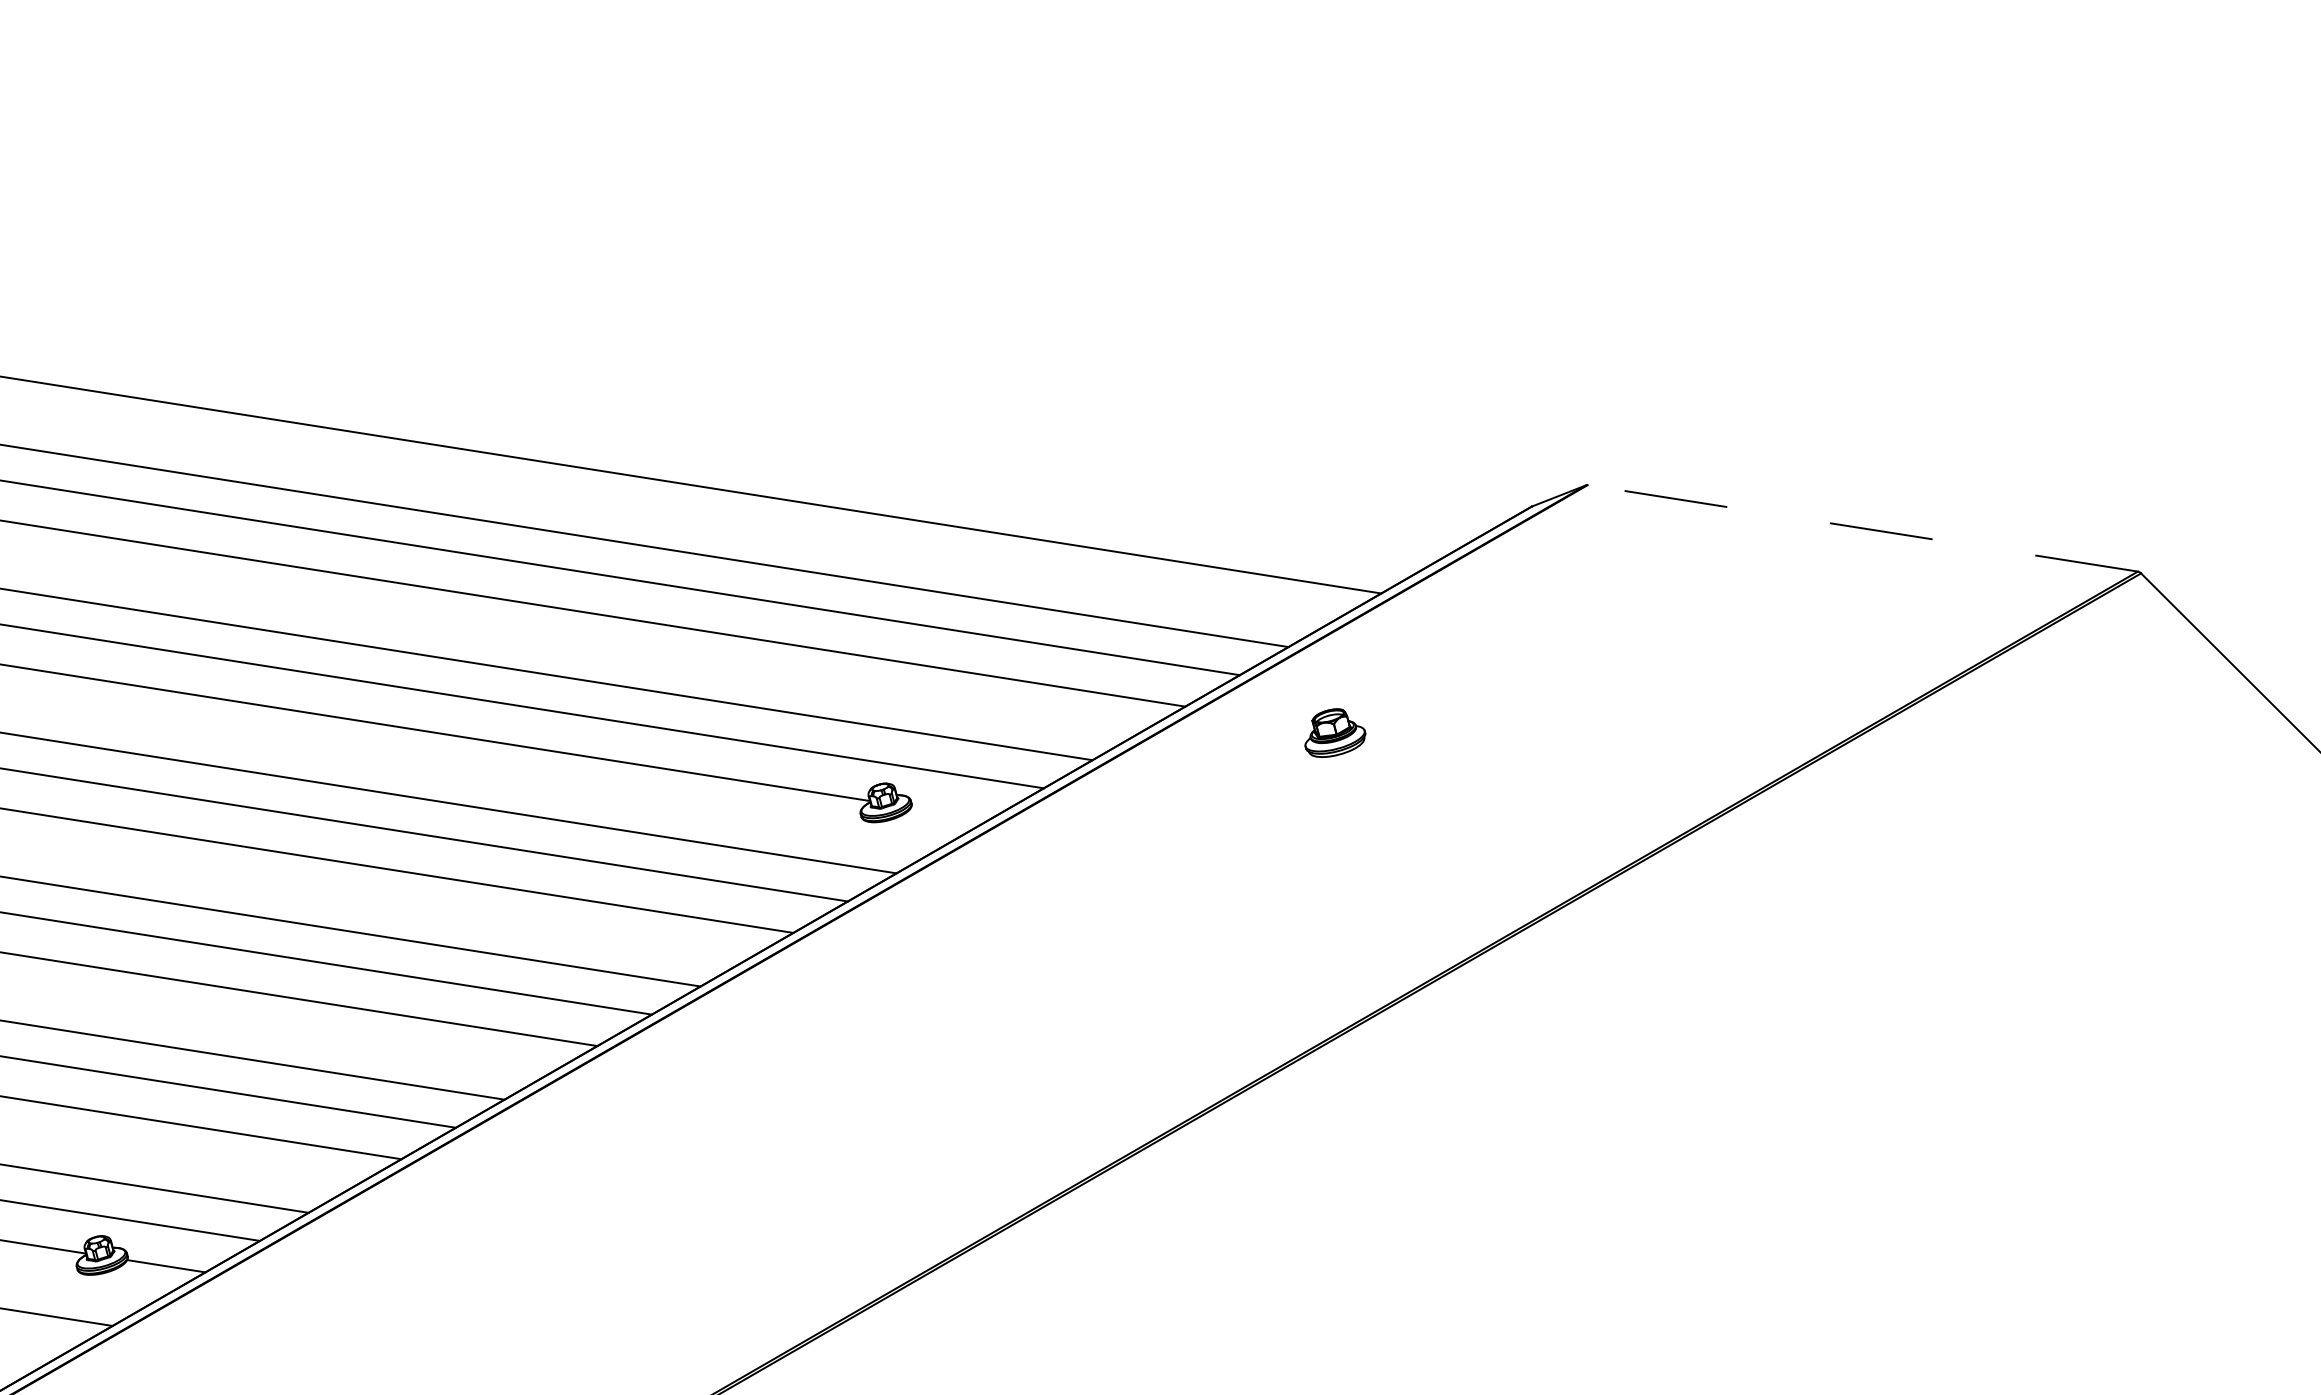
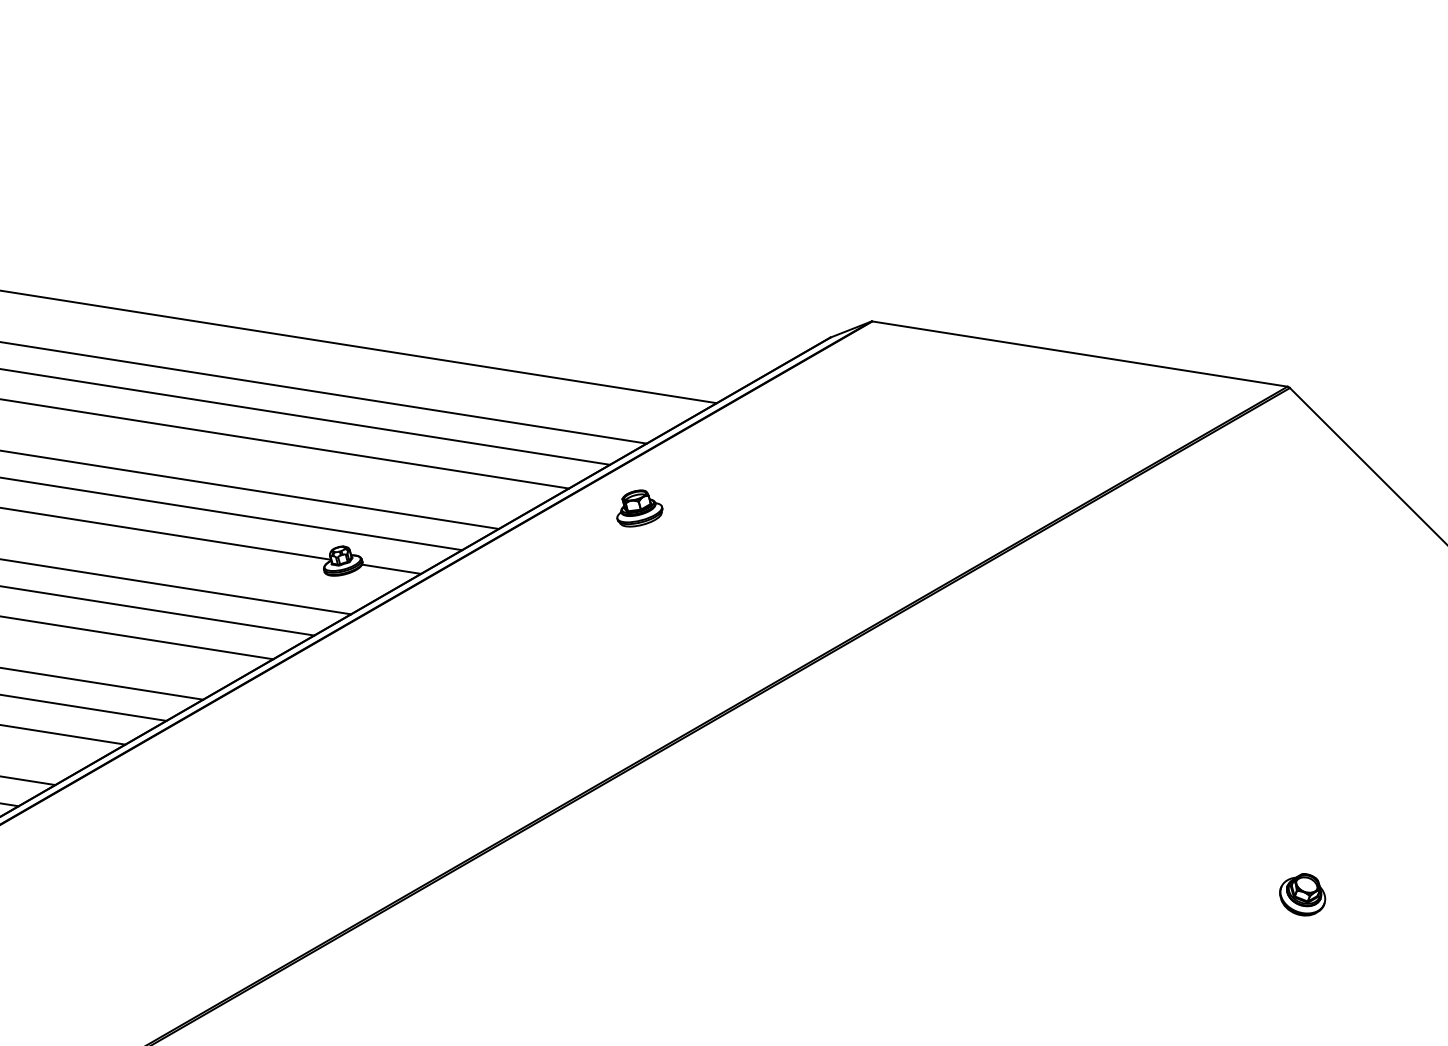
line: (1862, 528) -> (1079, 354), dashed -> solid
part: (1335, 732) -> (639, 508), moved
line: (950, 813) -> (391, 569), added
part: (2157, 1244) -> (1302, 894), added

